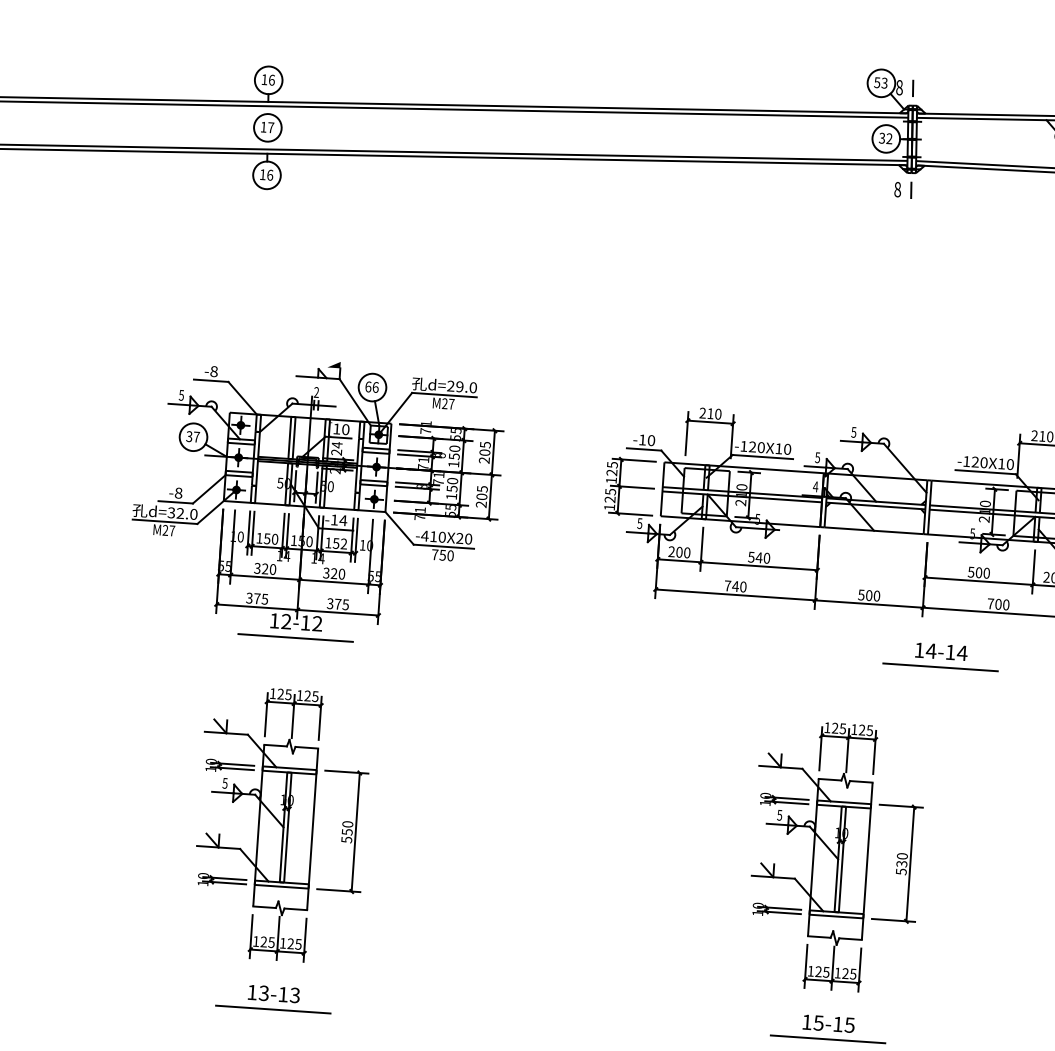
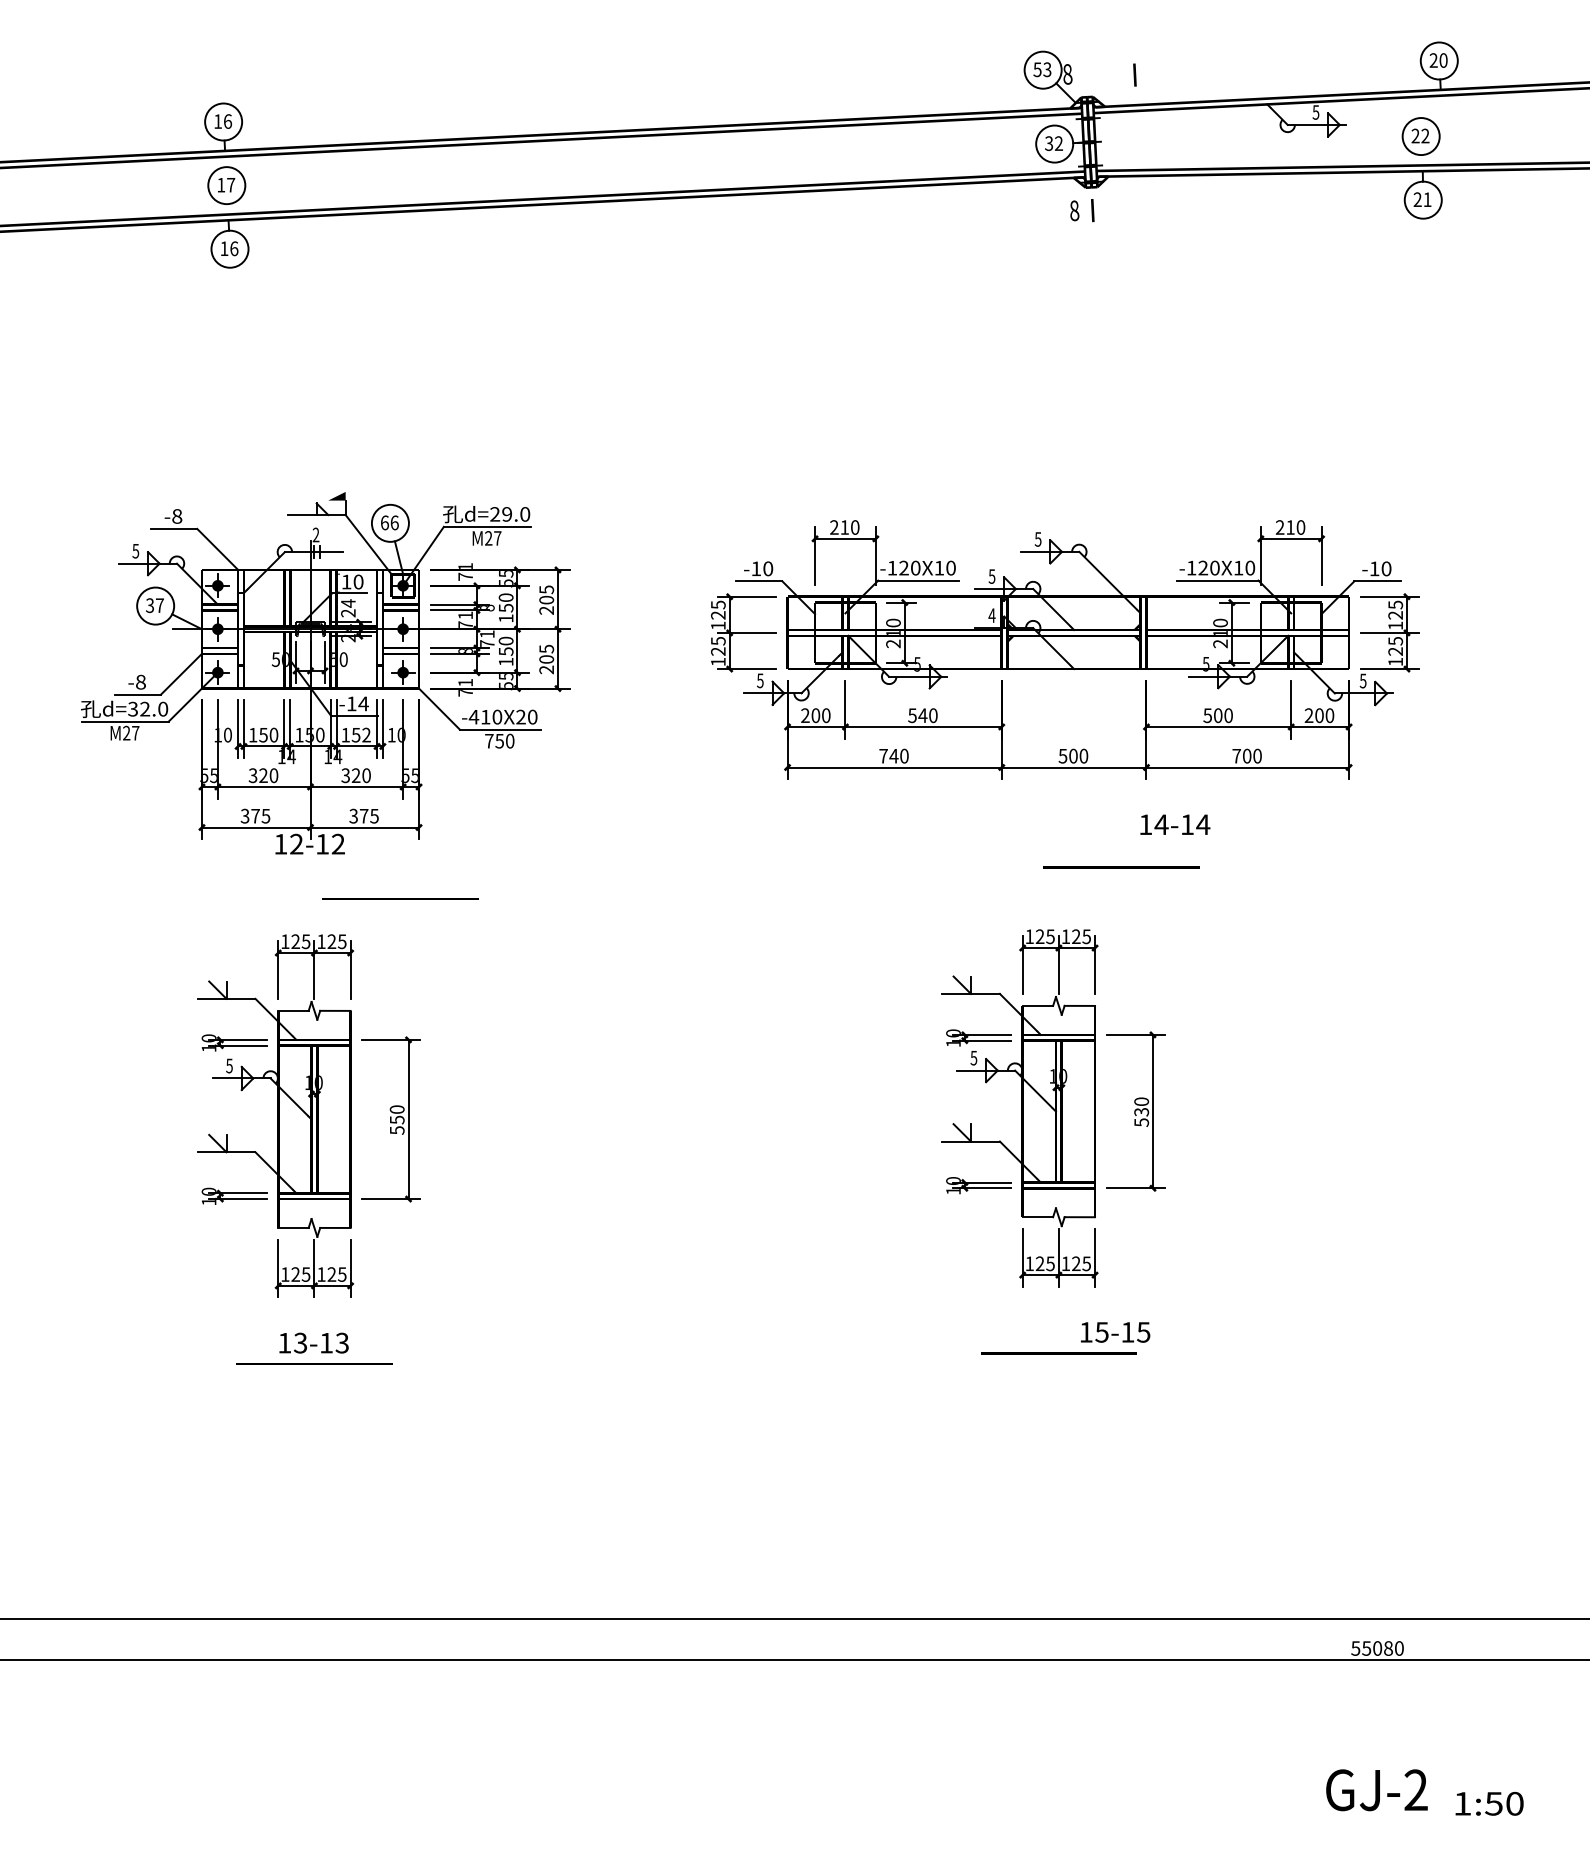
line: (912, 87) -> (1134, 74), moved
line: (295, 637) -> (400, 898), moved
line: (940, 667) -> (1121, 867), moved
text: (828, 1023) -> (1115, 1332), moved

